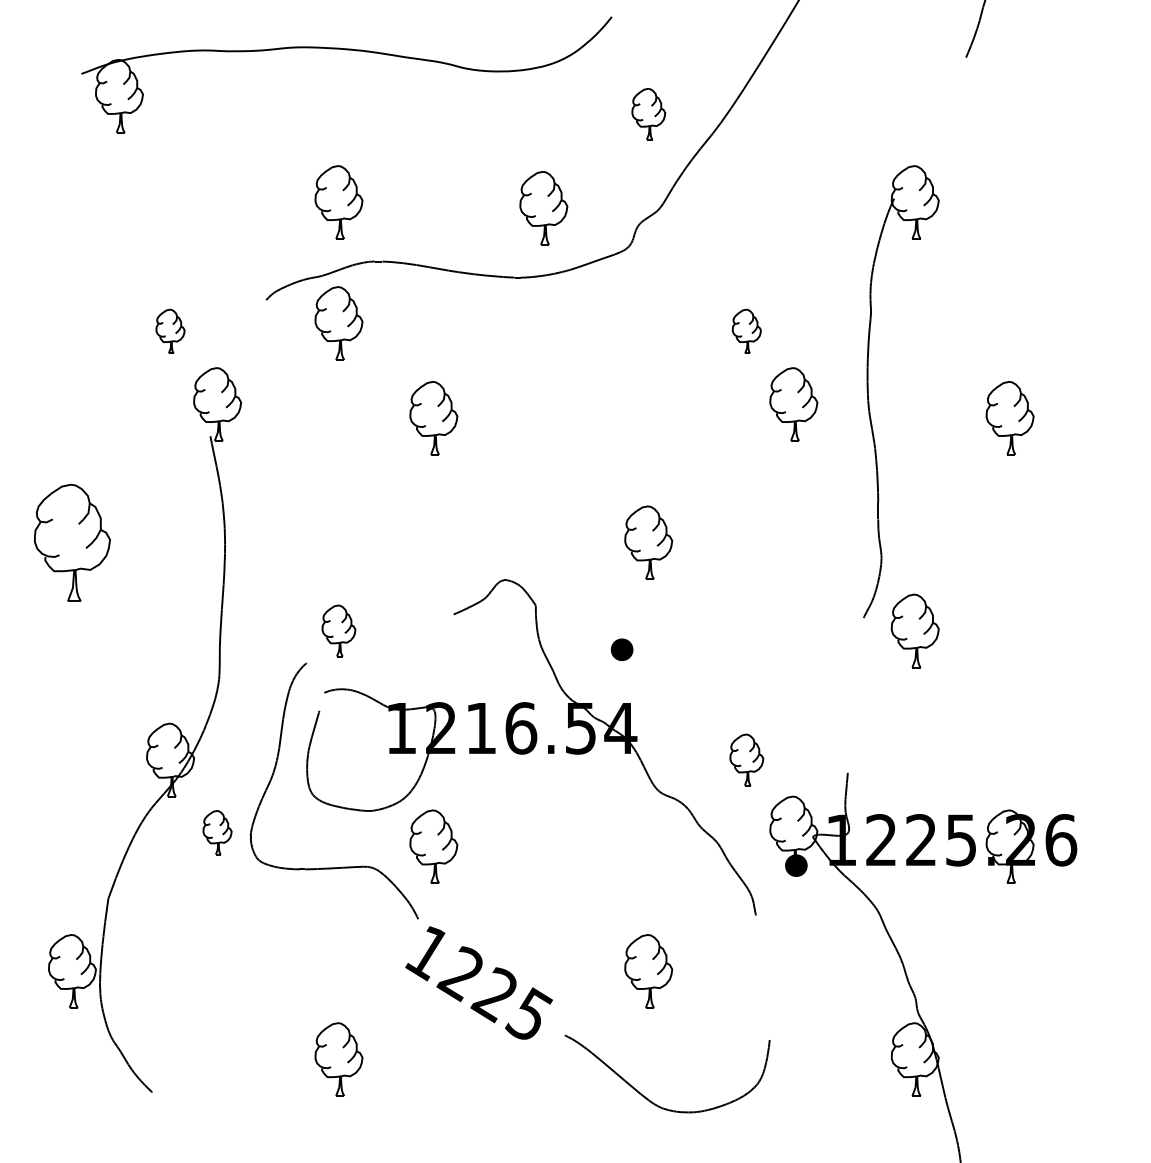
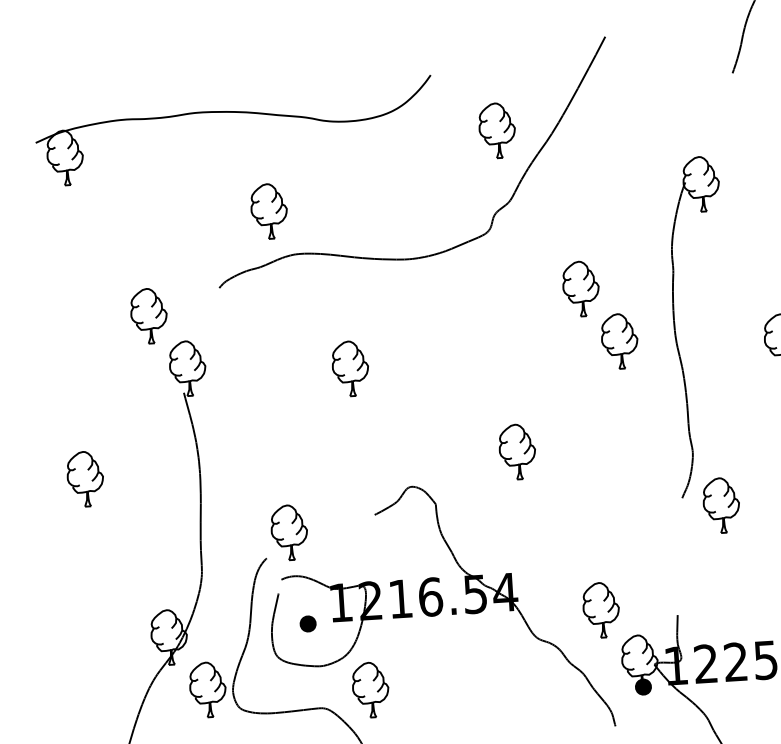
part: (346, 50) -> (233, 112), moved
part: (648, 114) -> (497, 130), size x1.43
part: (543, 208) -> (422, 206), removed
part: (338, 323) -> (274, 302), removed
part: (170, 331) -> (149, 316), size x1.67
part: (746, 331) -> (580, 288), size x1.67
part: (72, 542) -> (85, 478), size x0.62
part: (338, 630) -> (289, 532), size x1.43
part: (621, 649) -> (307, 623), moved
part: (746, 759) -> (601, 609), size x1.43
part: (217, 832) -> (207, 689), size x1.67

